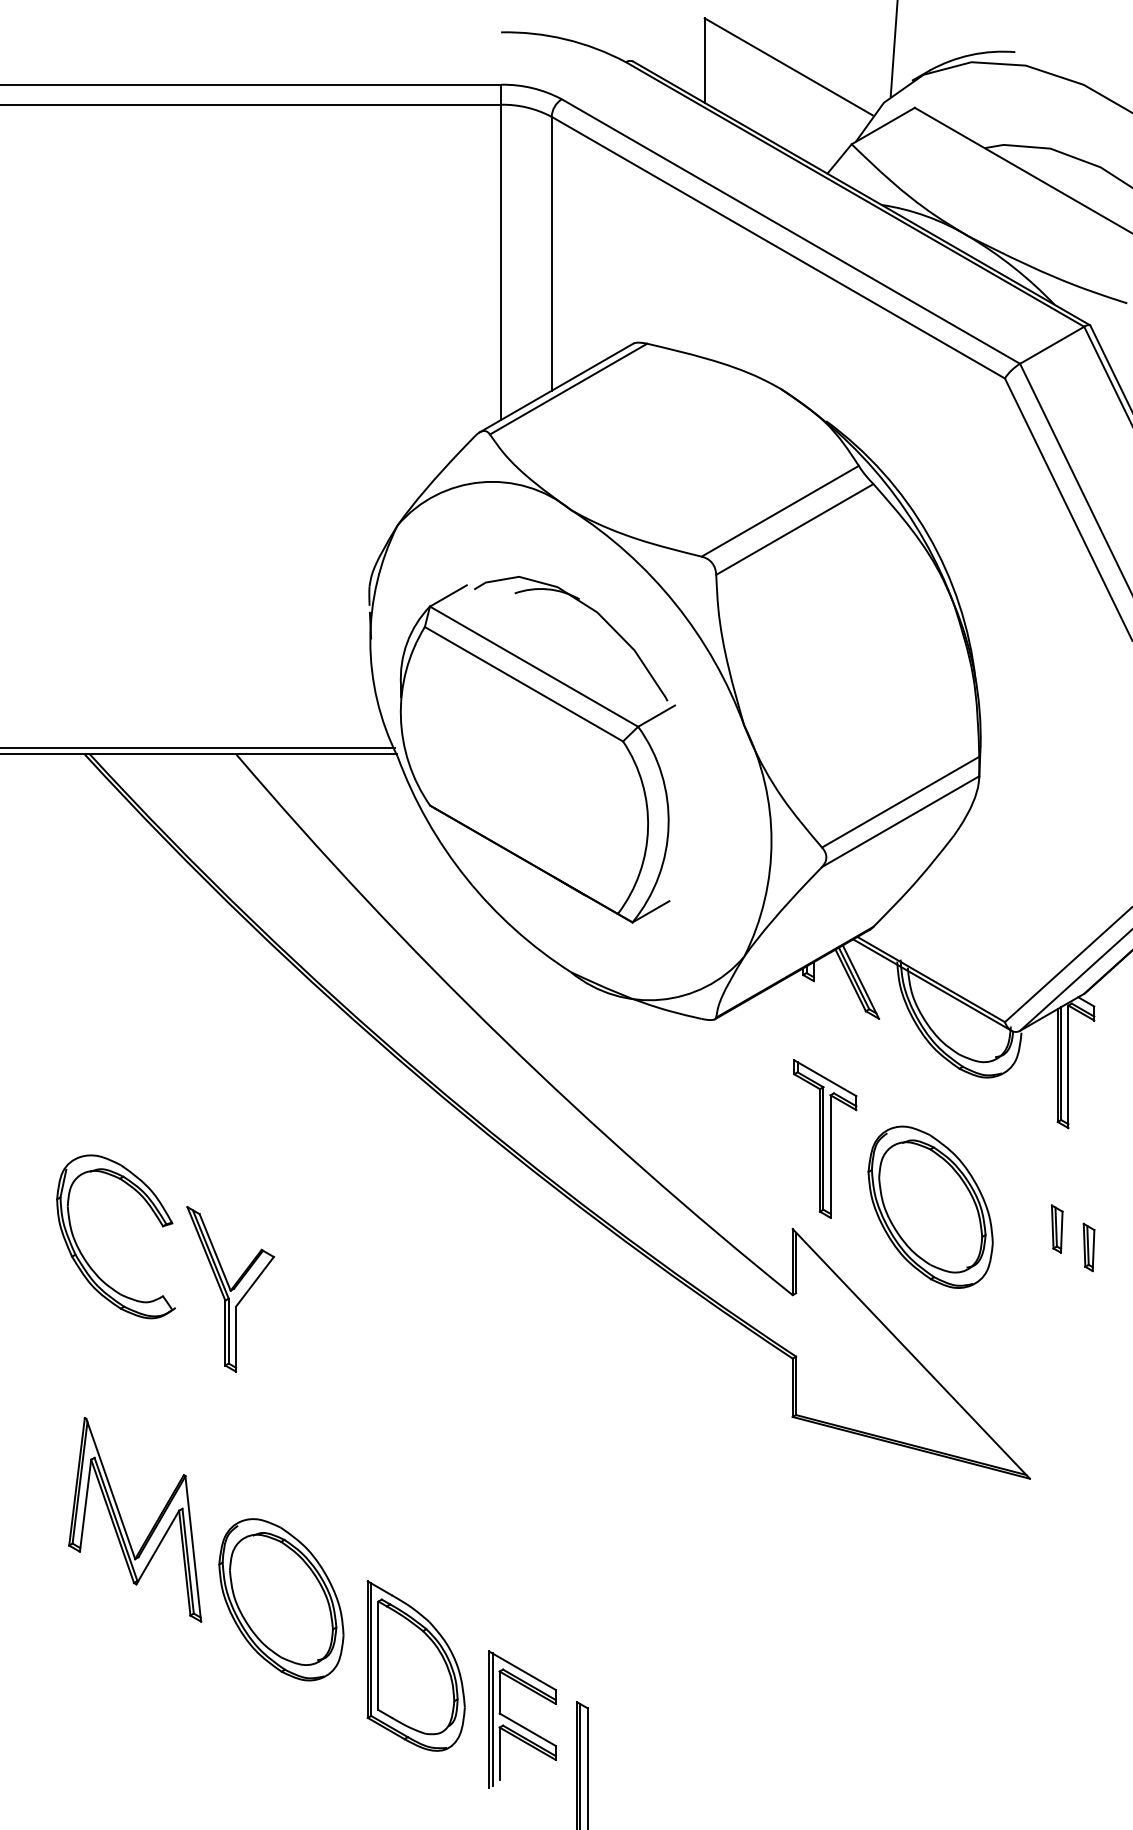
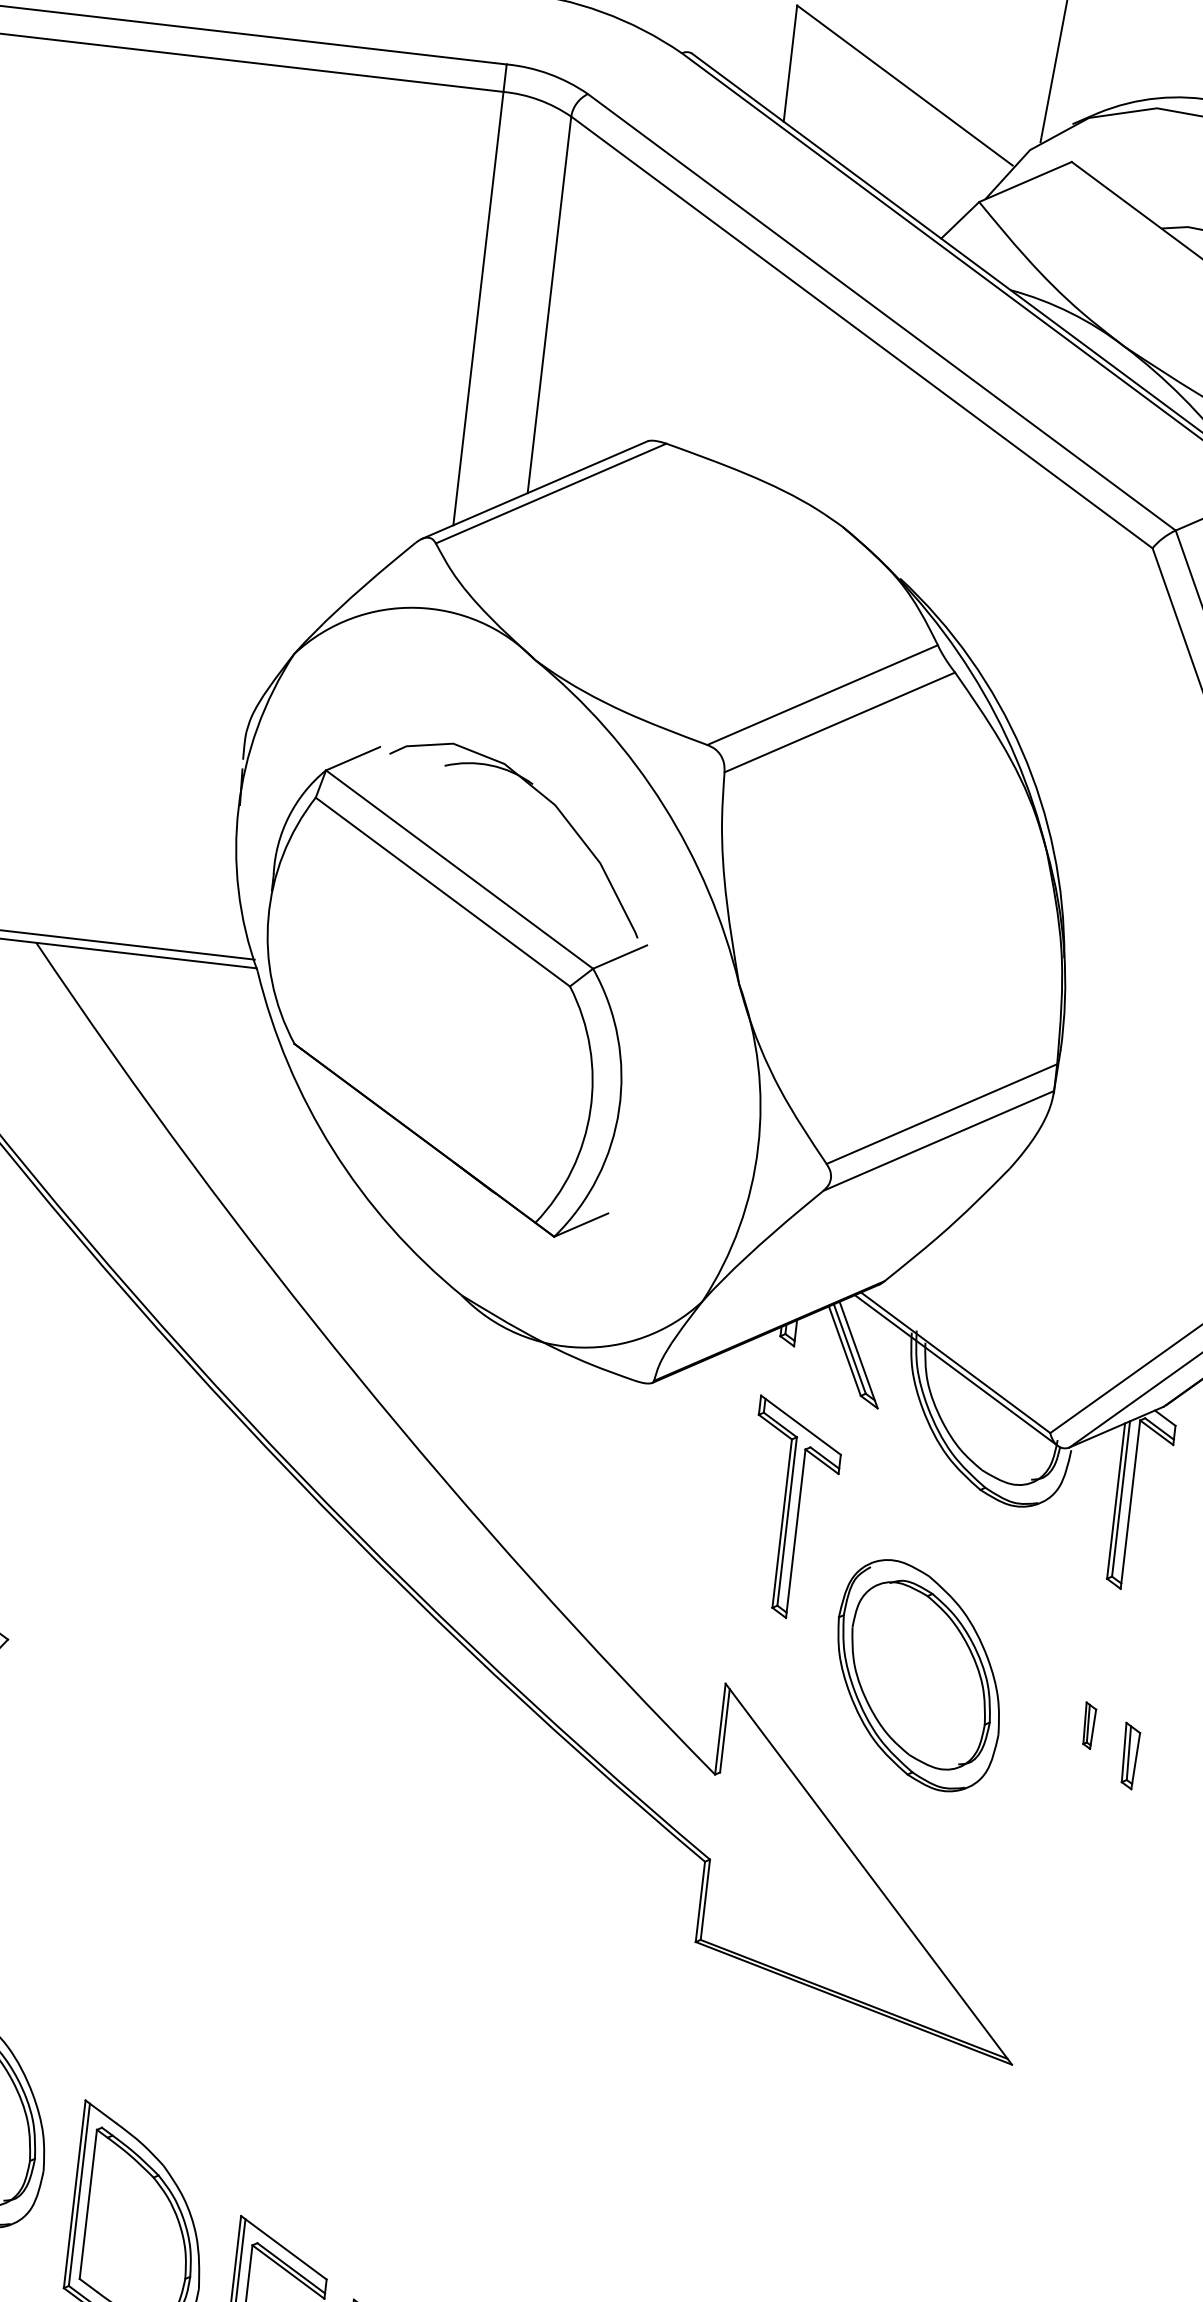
part: (825, 1138) -> (791, 1508), moved
part: (1056, 1228) -> (1088, 1724), size x0.7

